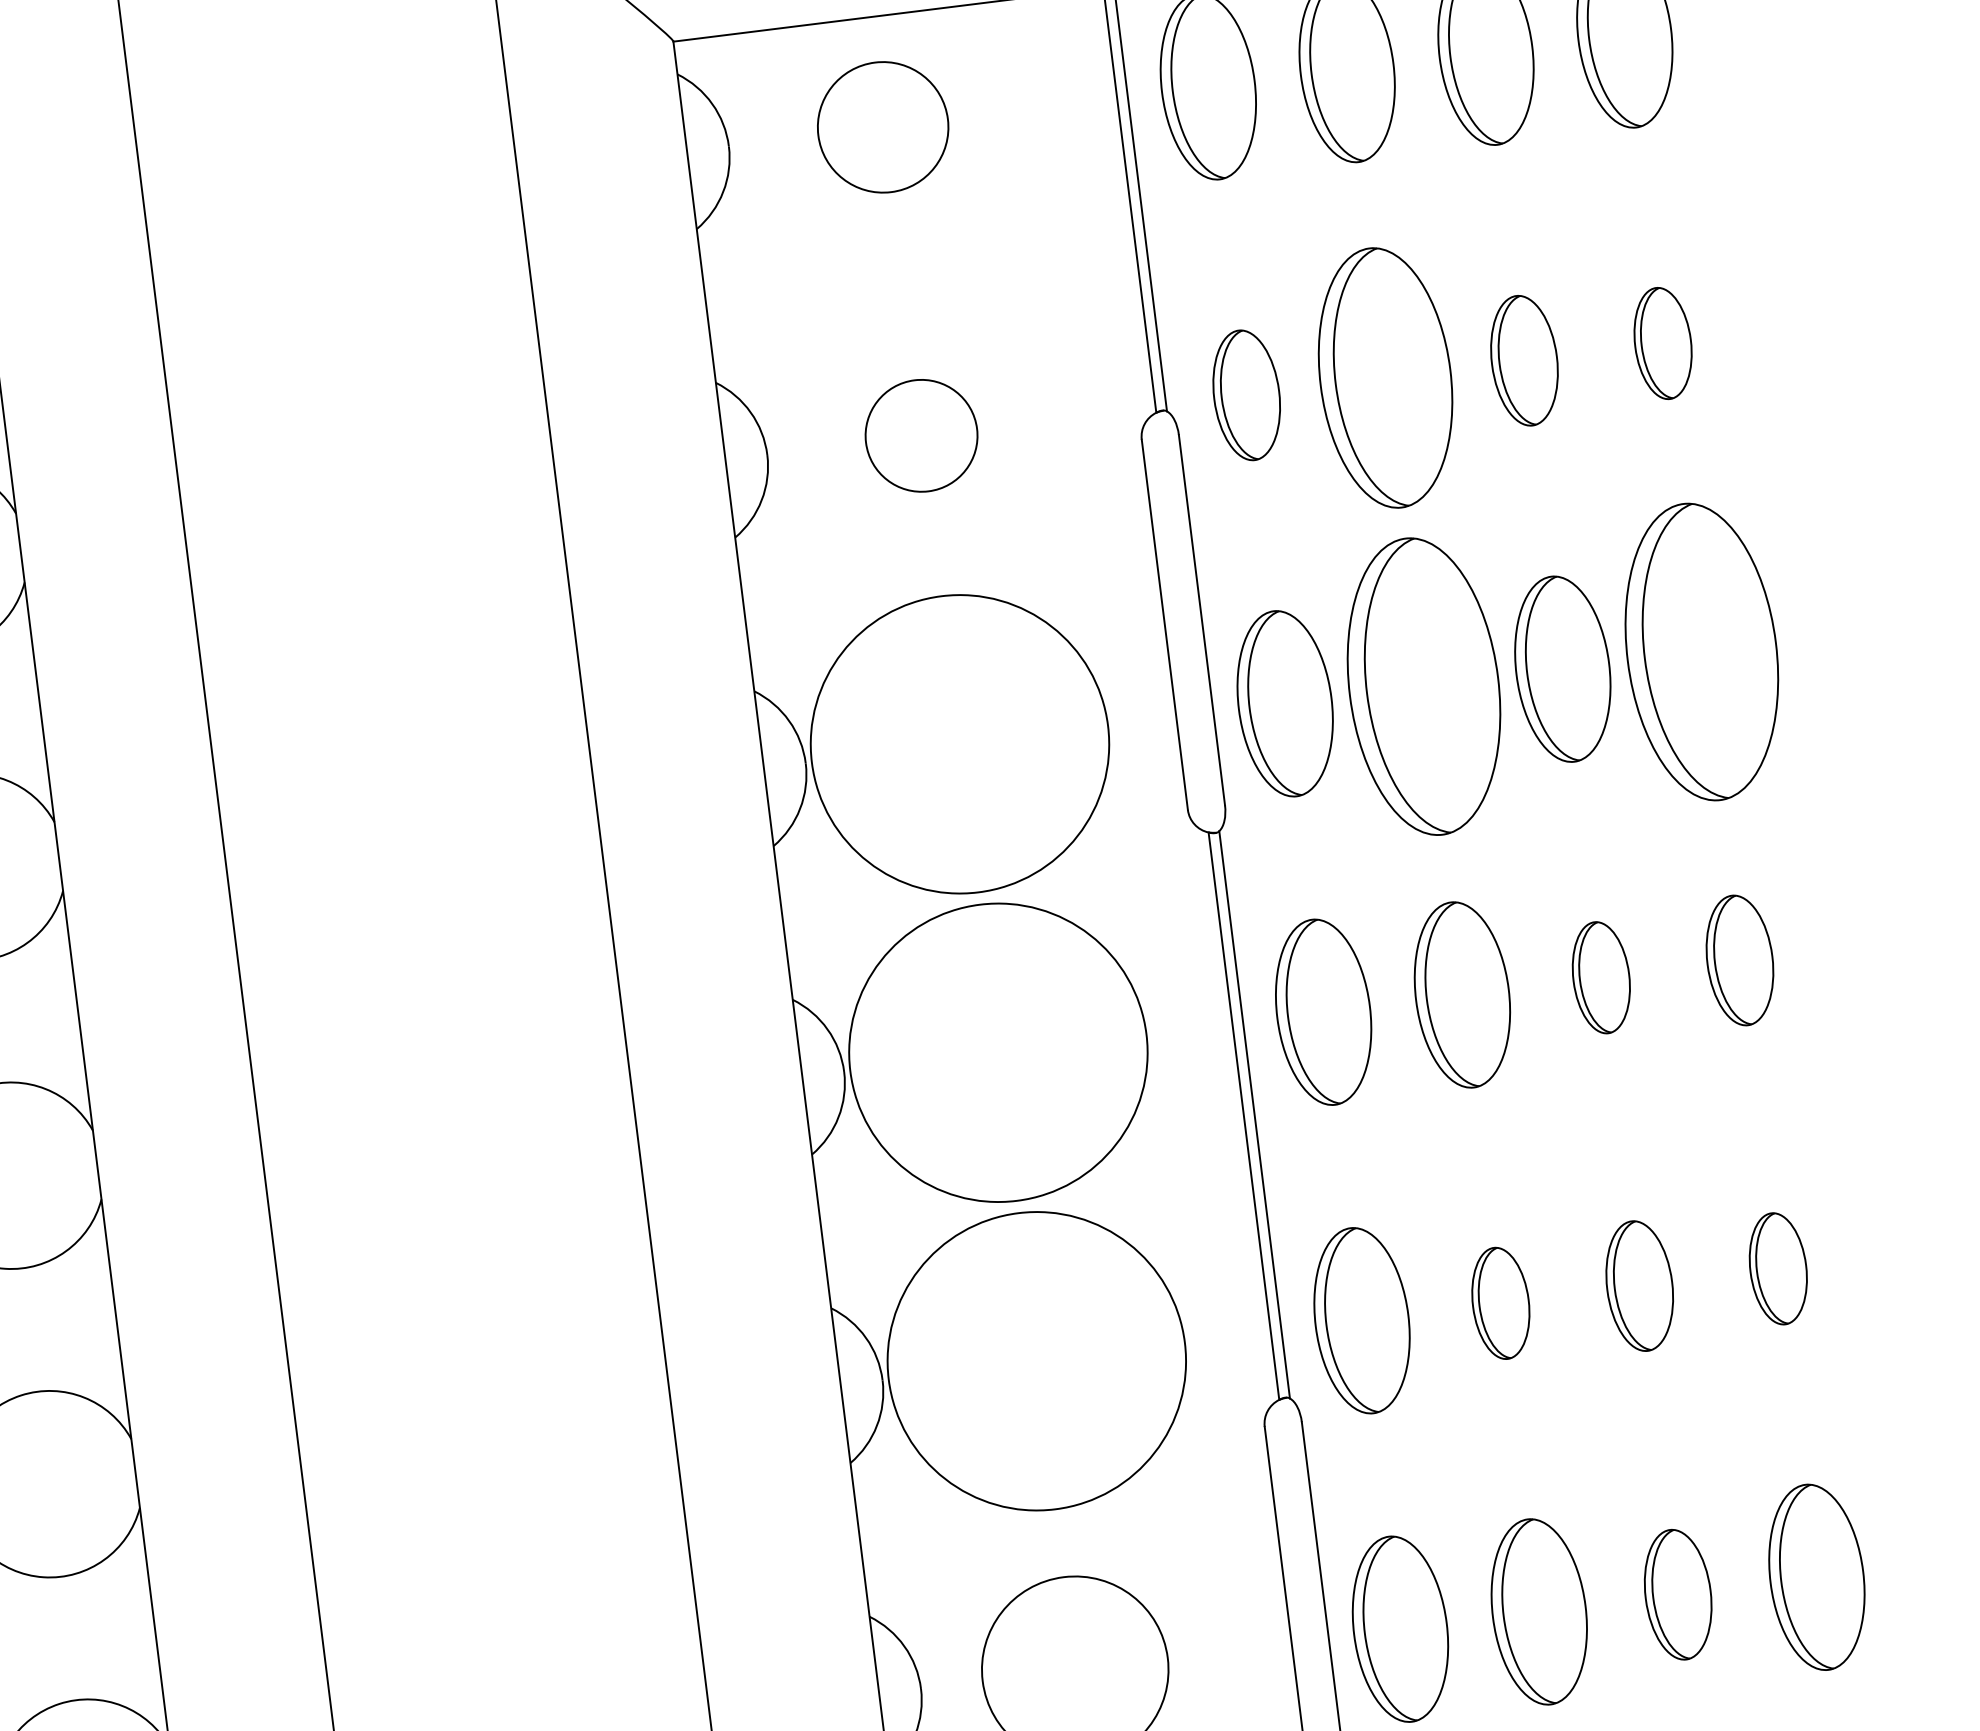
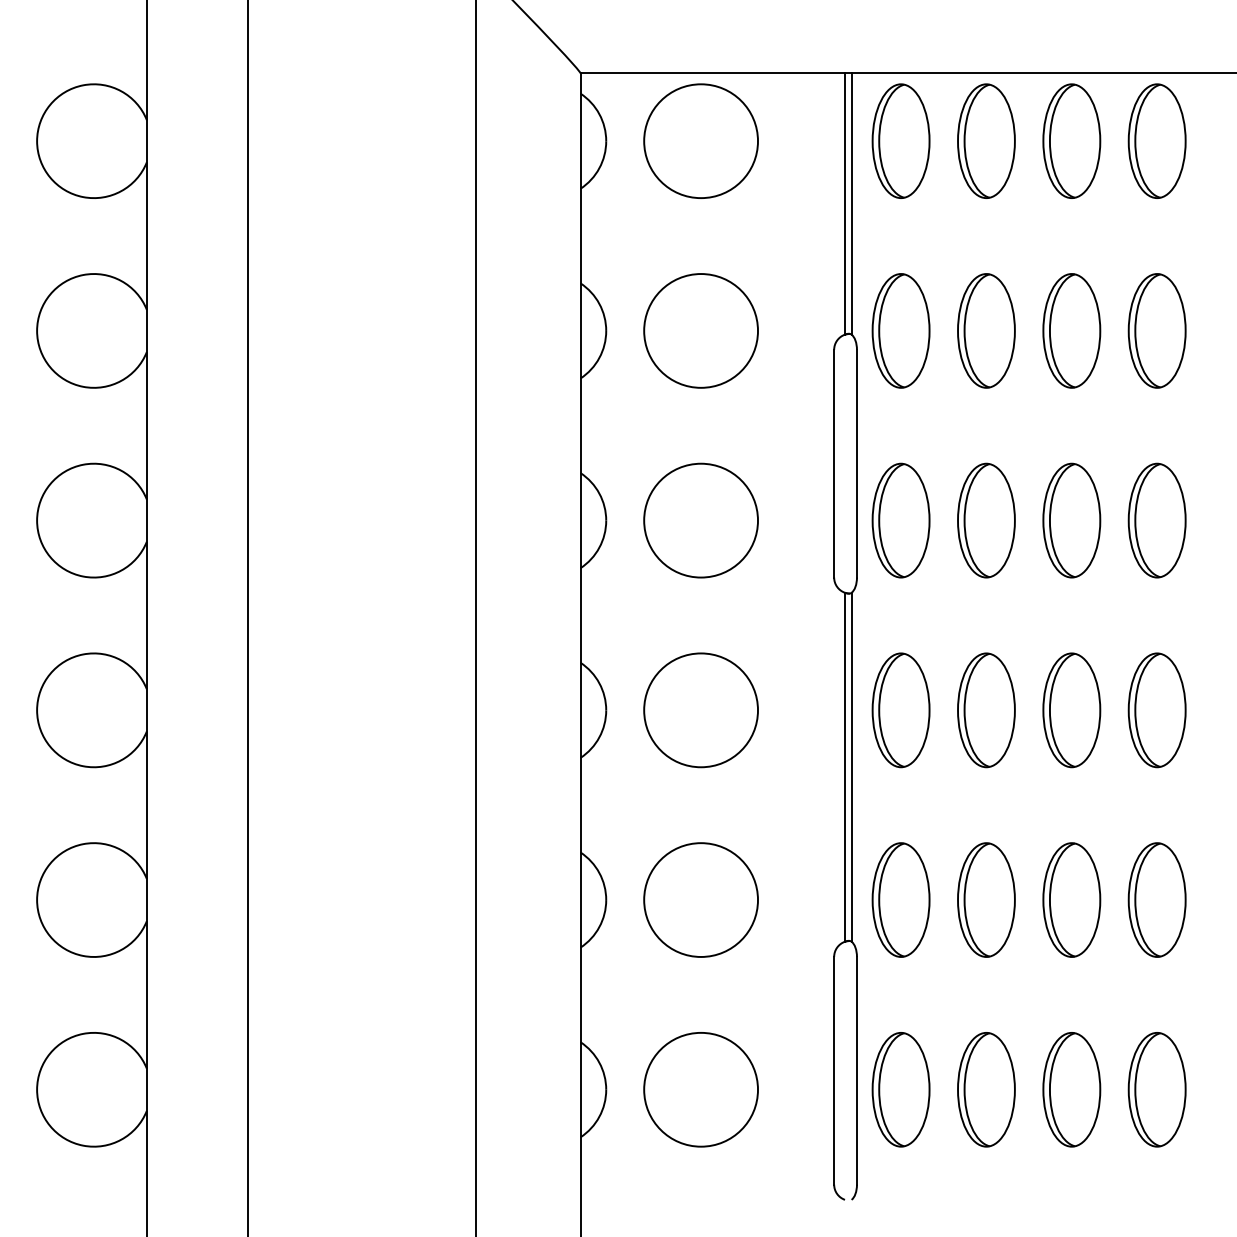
circle: (883, 127) -> (701, 141), size x1.43
part: (1661, 342) -> (1156, 330), size x1.67
part: (1523, 360) -> (1071, 330), size x1.43
part: (1385, 377) -> (986, 330), size x0.71
part: (1245, 394) -> (900, 330), size x1.43
circle: (922, 435) -> (701, 330), size x1.67
part: (1700, 651) -> (1156, 520), size x0.62
part: (1424, 686) -> (986, 520), size x0.62
circle: (960, 743) -> (701, 520), size x0.62
part: (1738, 960) -> (1156, 710), size x1.43
part: (1600, 978) -> (1071, 710), size x1.67
circle: (999, 1052) -> (701, 710), size x0.62
part: (1777, 1268) -> (1156, 899), size x1.67
part: (1639, 1285) -> (1071, 899), size x1.43
part: (1500, 1302) -> (986, 899), size x1.67
circle: (1037, 1360) -> (701, 899), size x0.62
part: (1677, 1594) -> (1071, 1089), size x1.43

